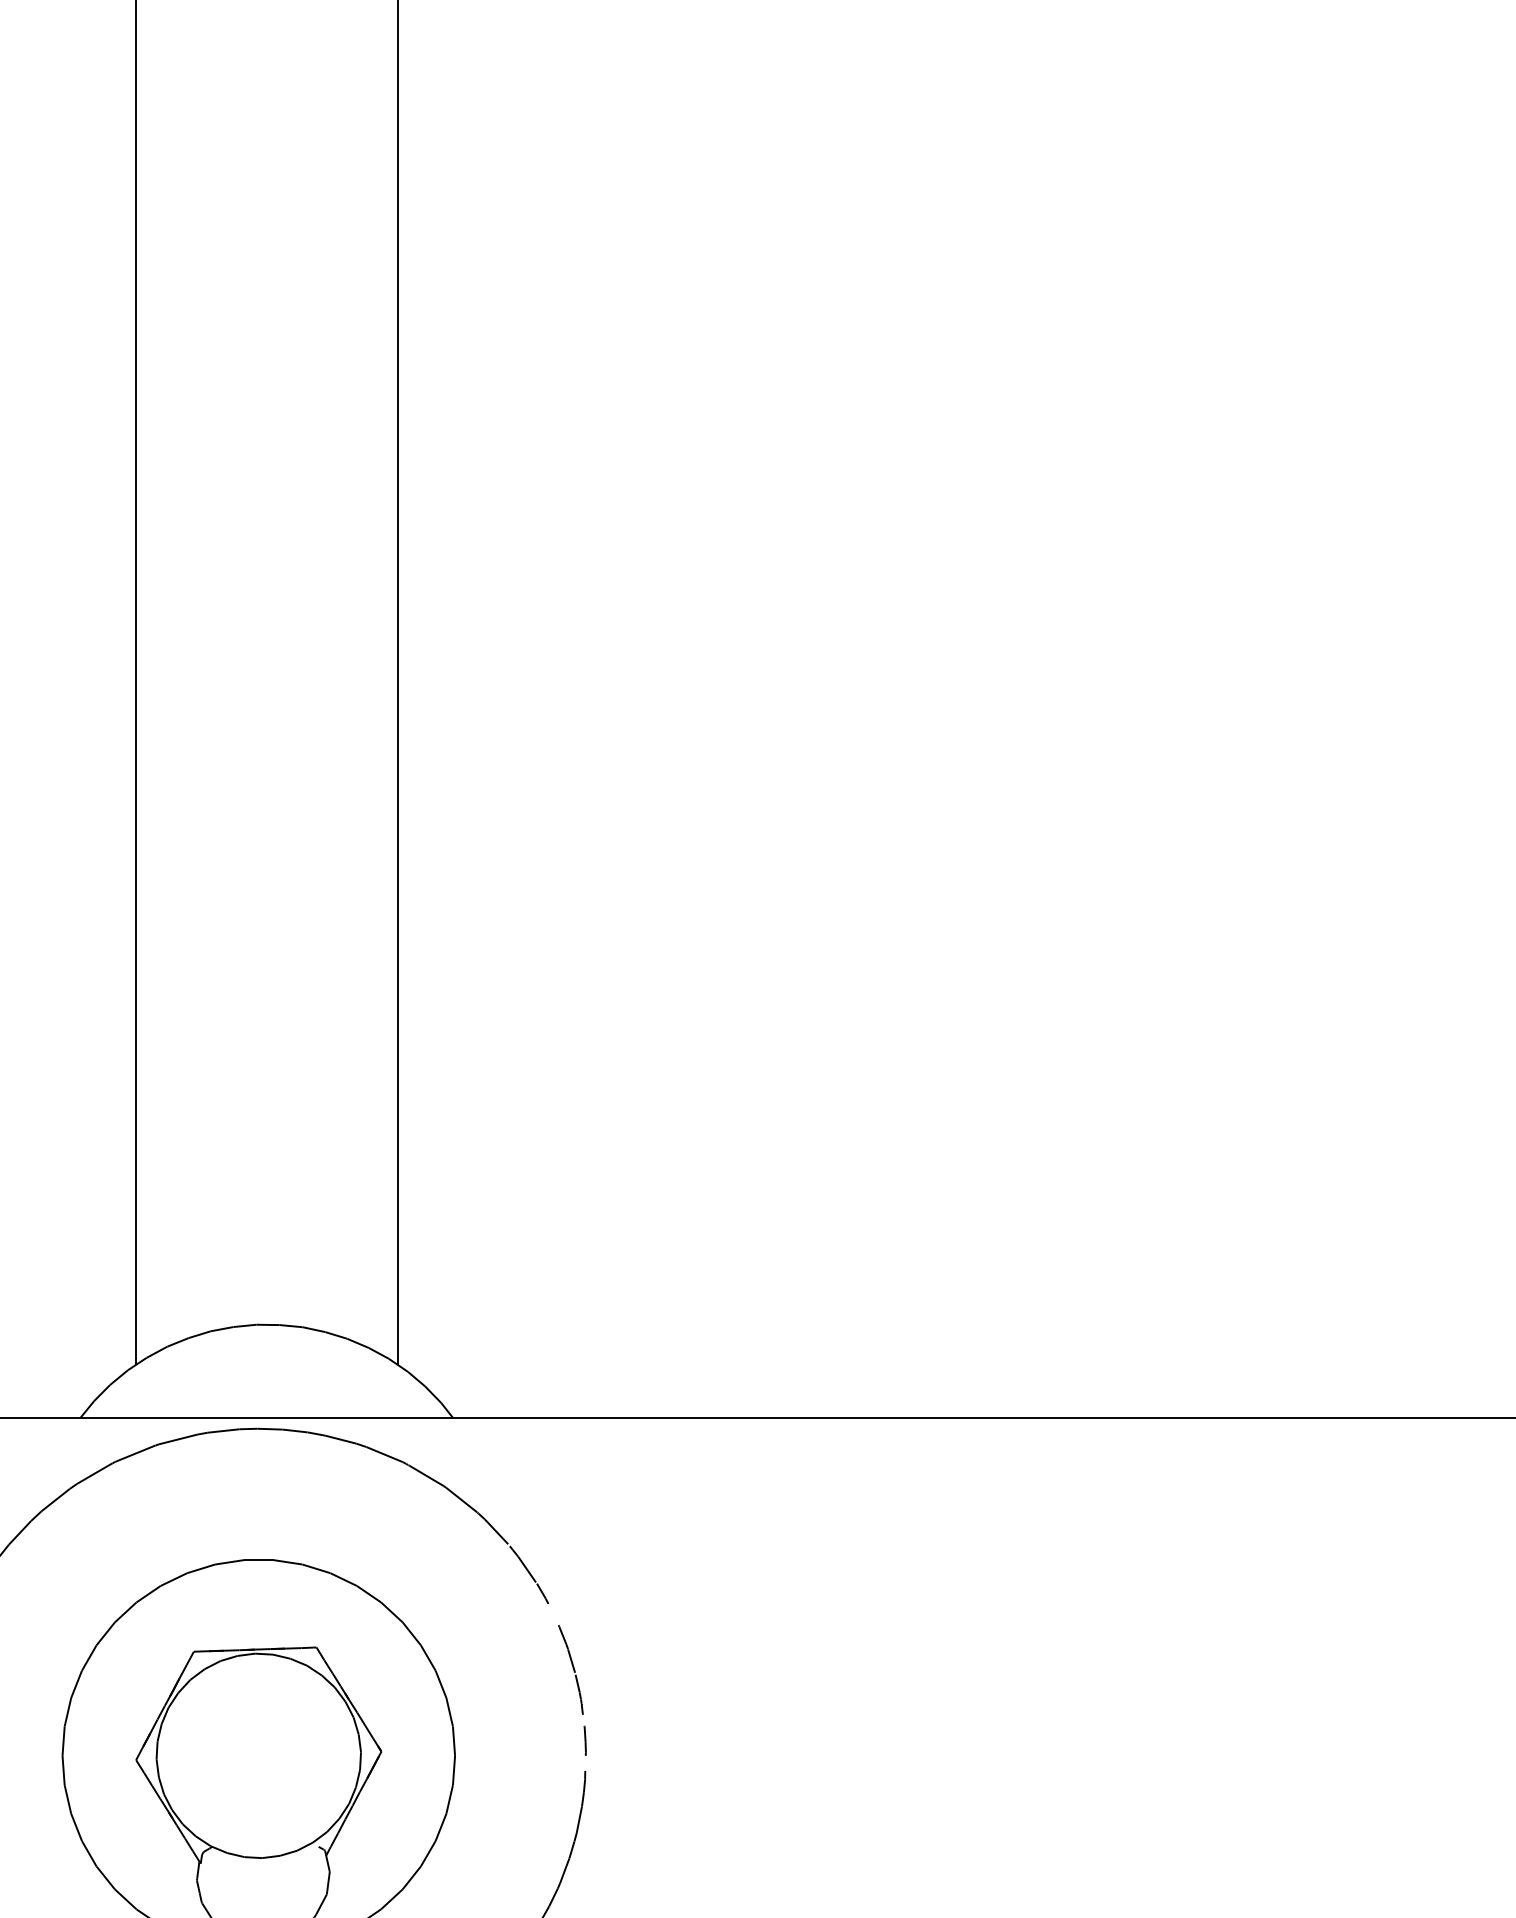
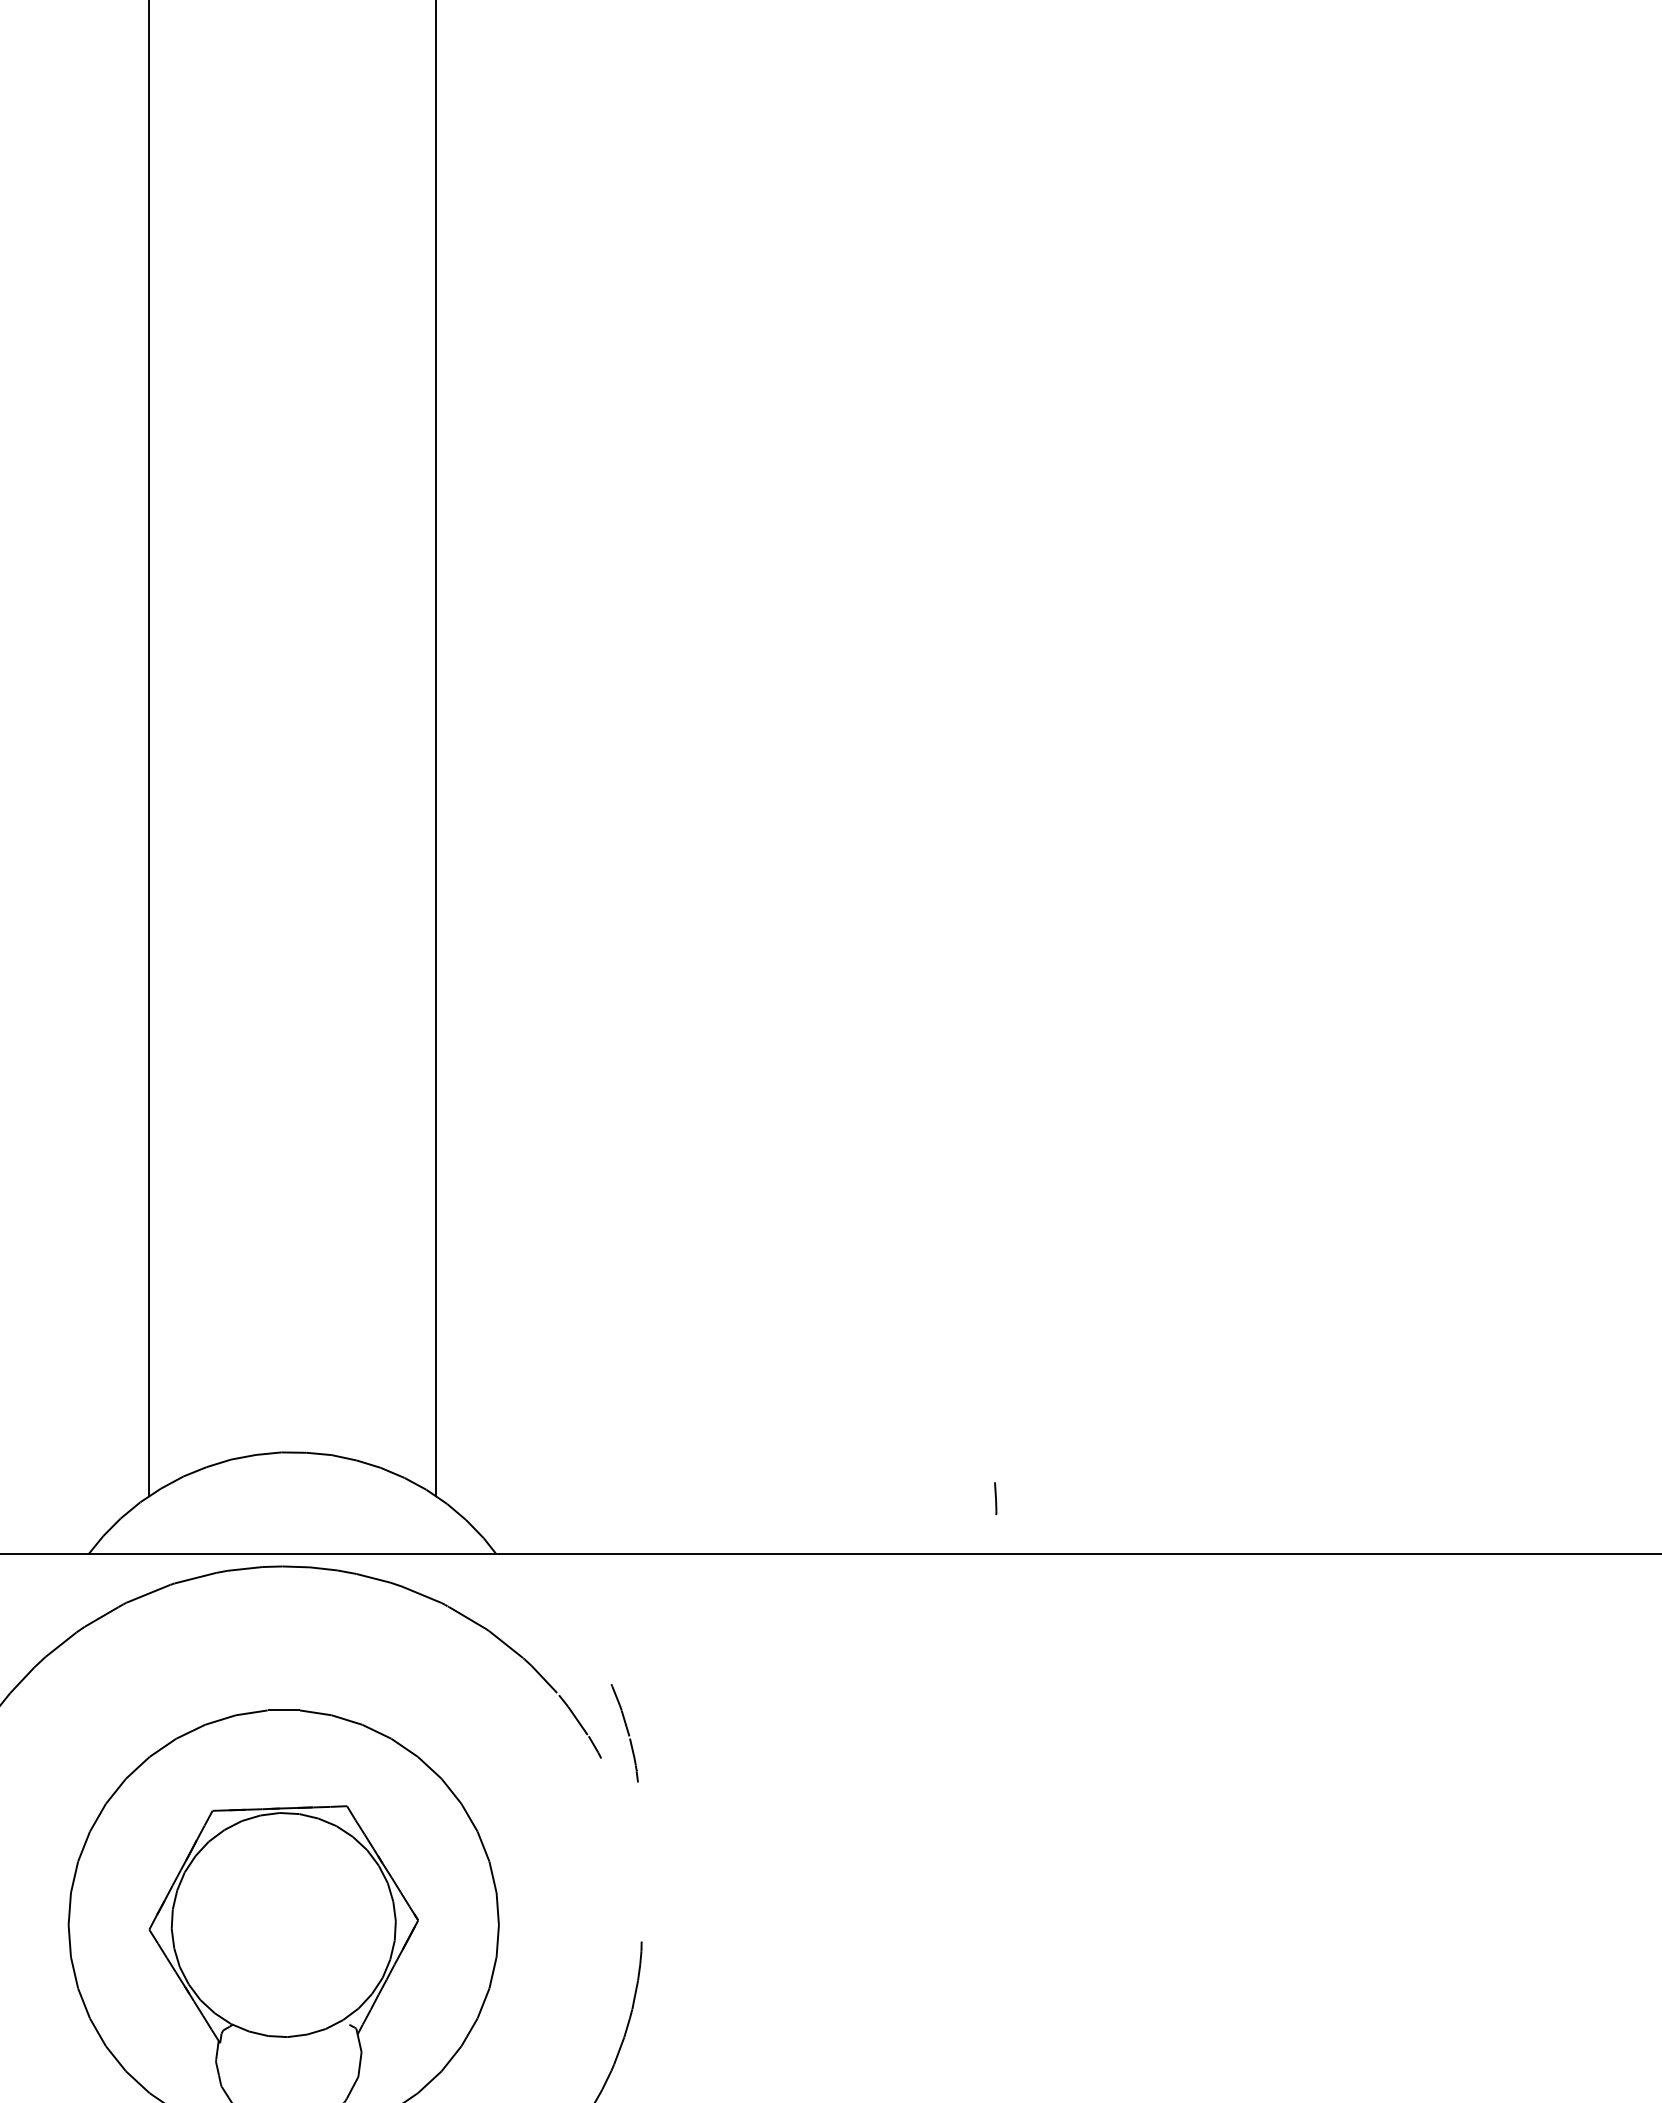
part: (570, 1669) -> (624, 1732), moved
line: (584, 1740) -> (994, 1498), moved

